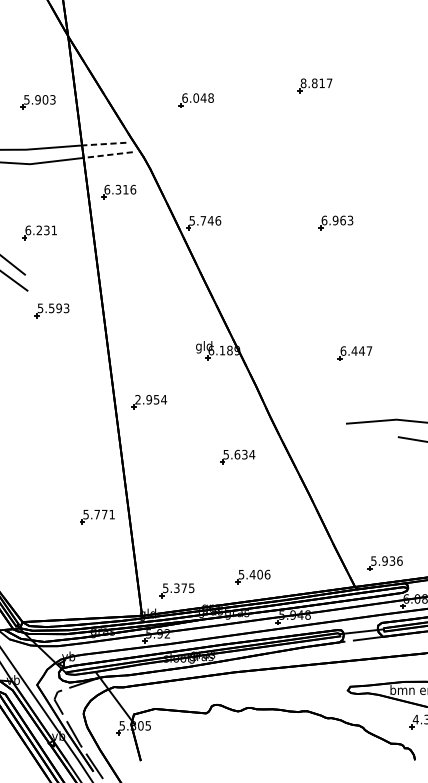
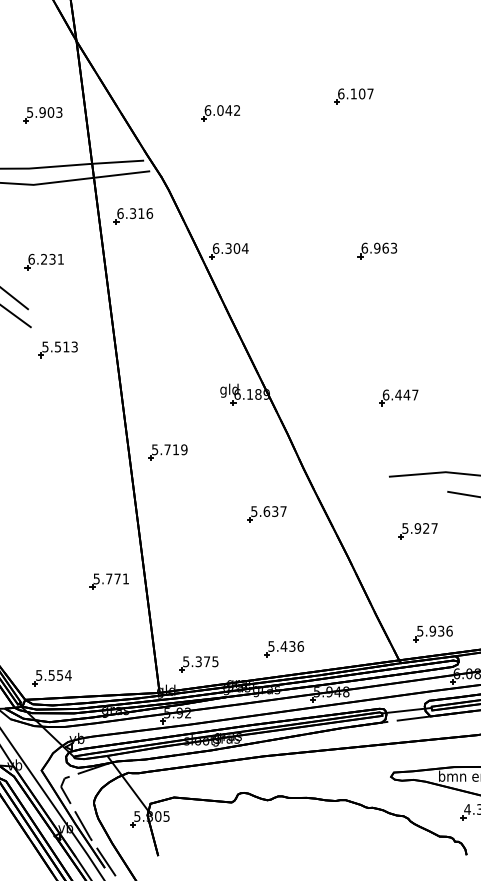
text: (312, 82) -> (351, 93), 8.817 -> 6.107
text: (211, 98) -> (237, 110), 6.048 -> 6.042
line: (104, 144) -> (117, 162), dashed -> solid
line: (107, 154) -> (120, 174), dashed -> solid
text: (205, 220) -> (230, 248), 5.746 -> 6.304
text: (59, 307) -> (66, 346), 5.593 -> 5.513
text: (150, 399) -> (169, 449), 2.954 -> 5.719
text: (252, 454) -> (283, 511), 5.634 -> 5.637
part: (371, 472) -> (417, 531), added
text: (260, 574) -> (292, 646), 5.406 -> 5.436
part: (45, 603) -> (51, 678), added

